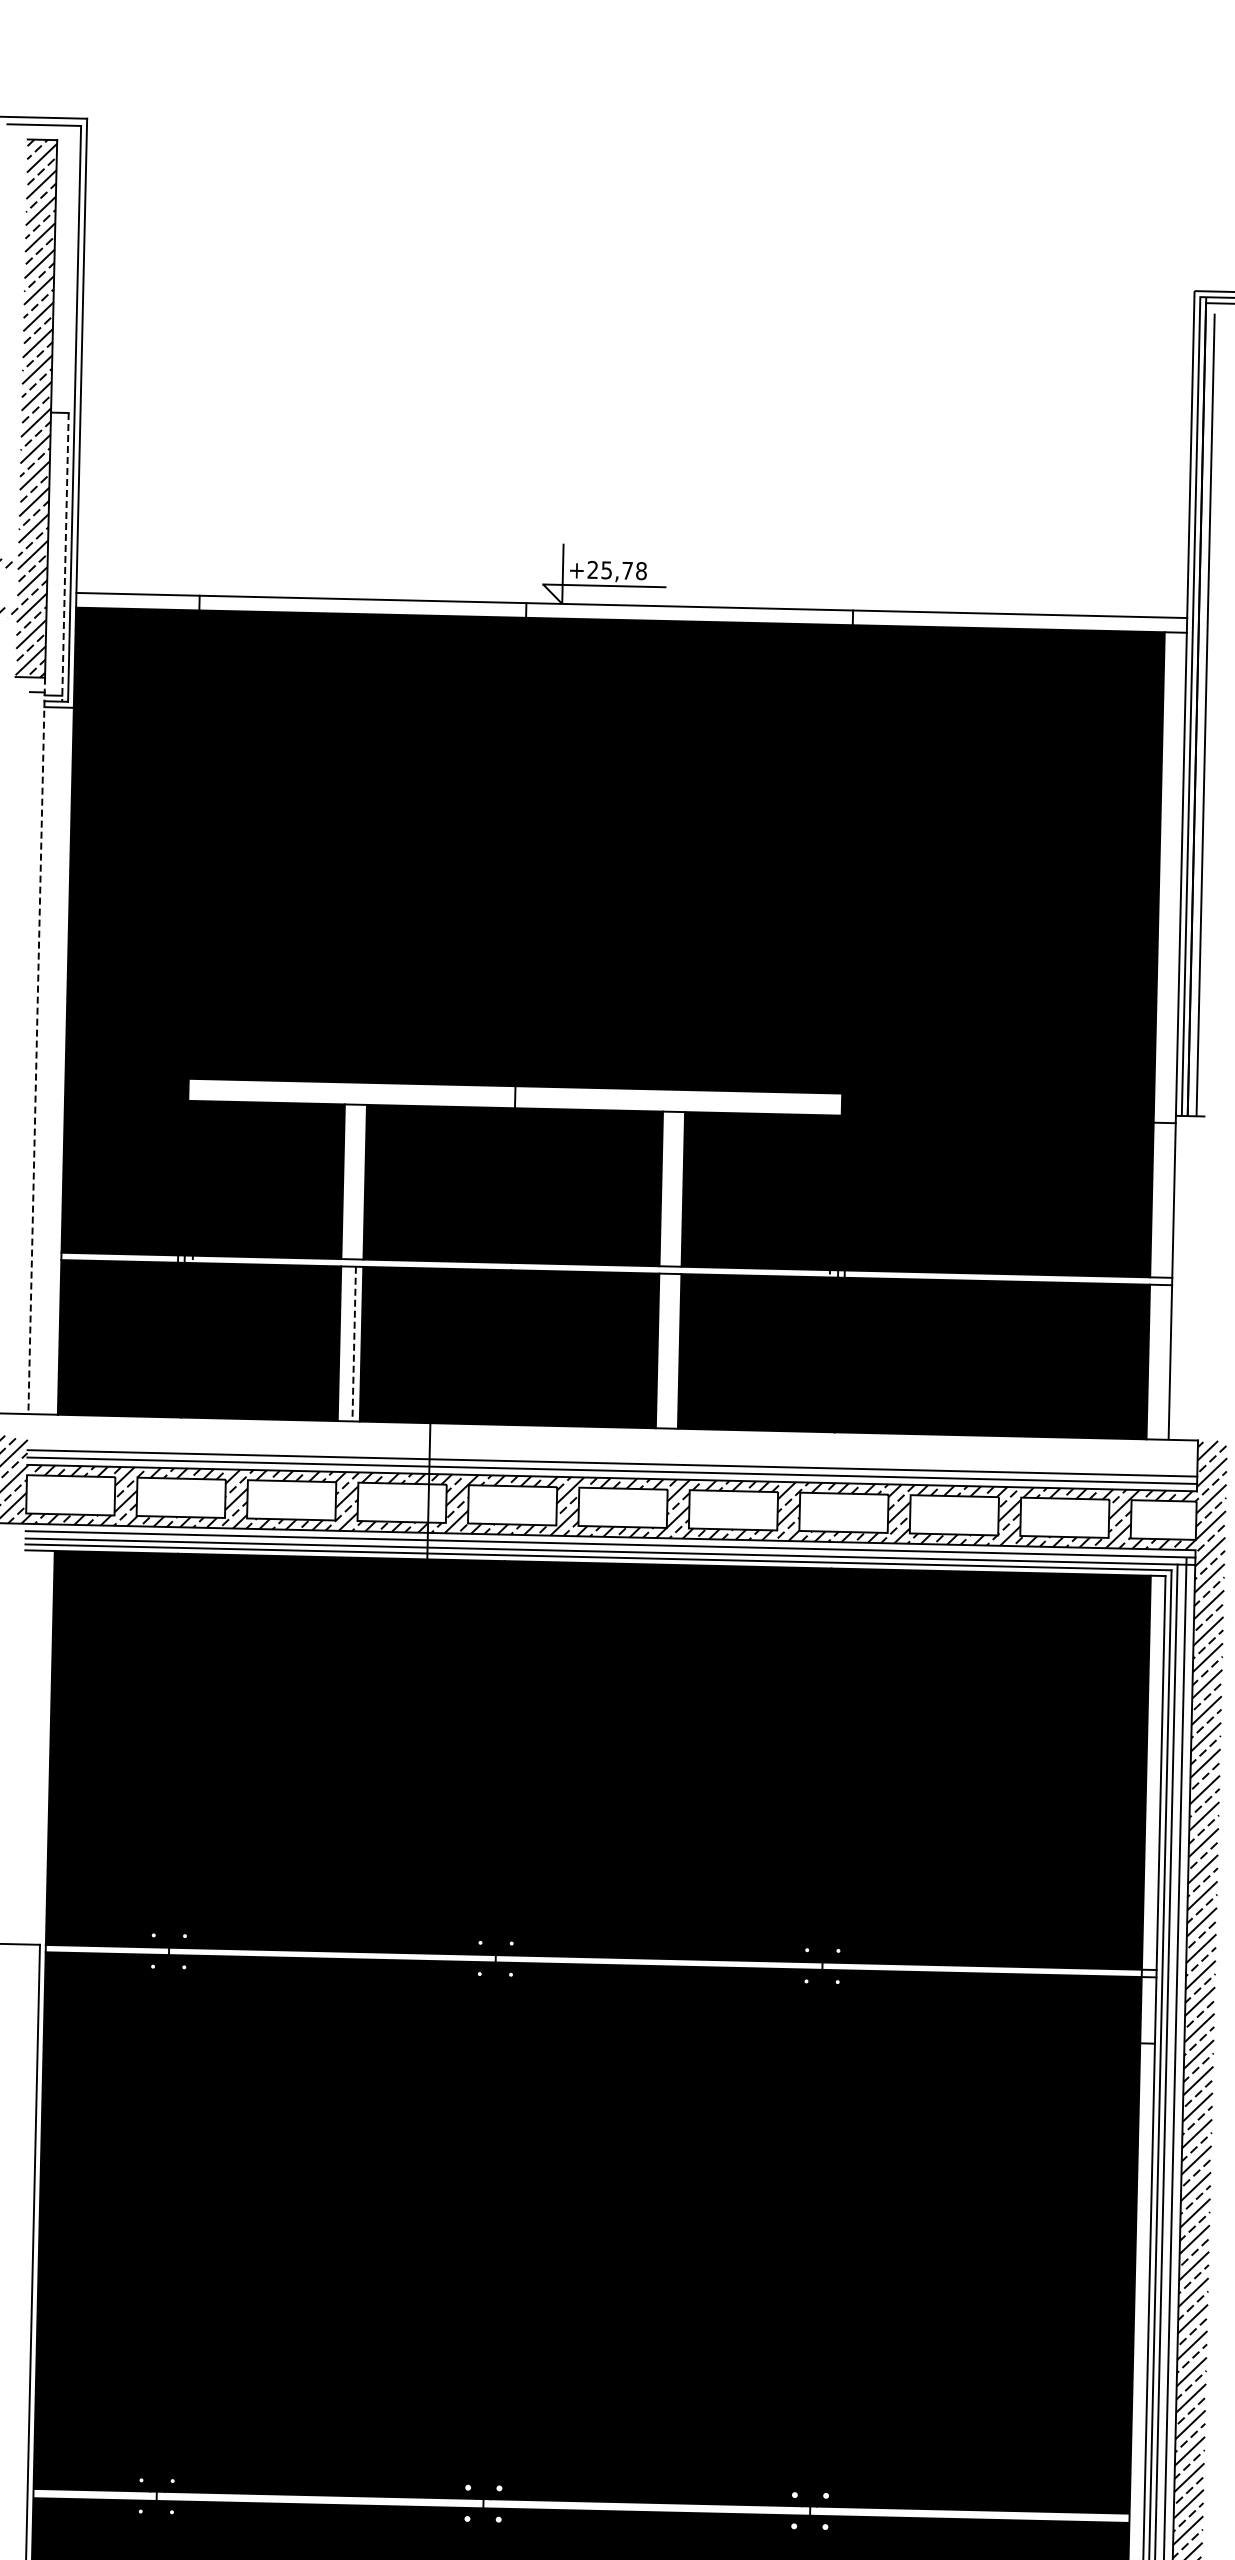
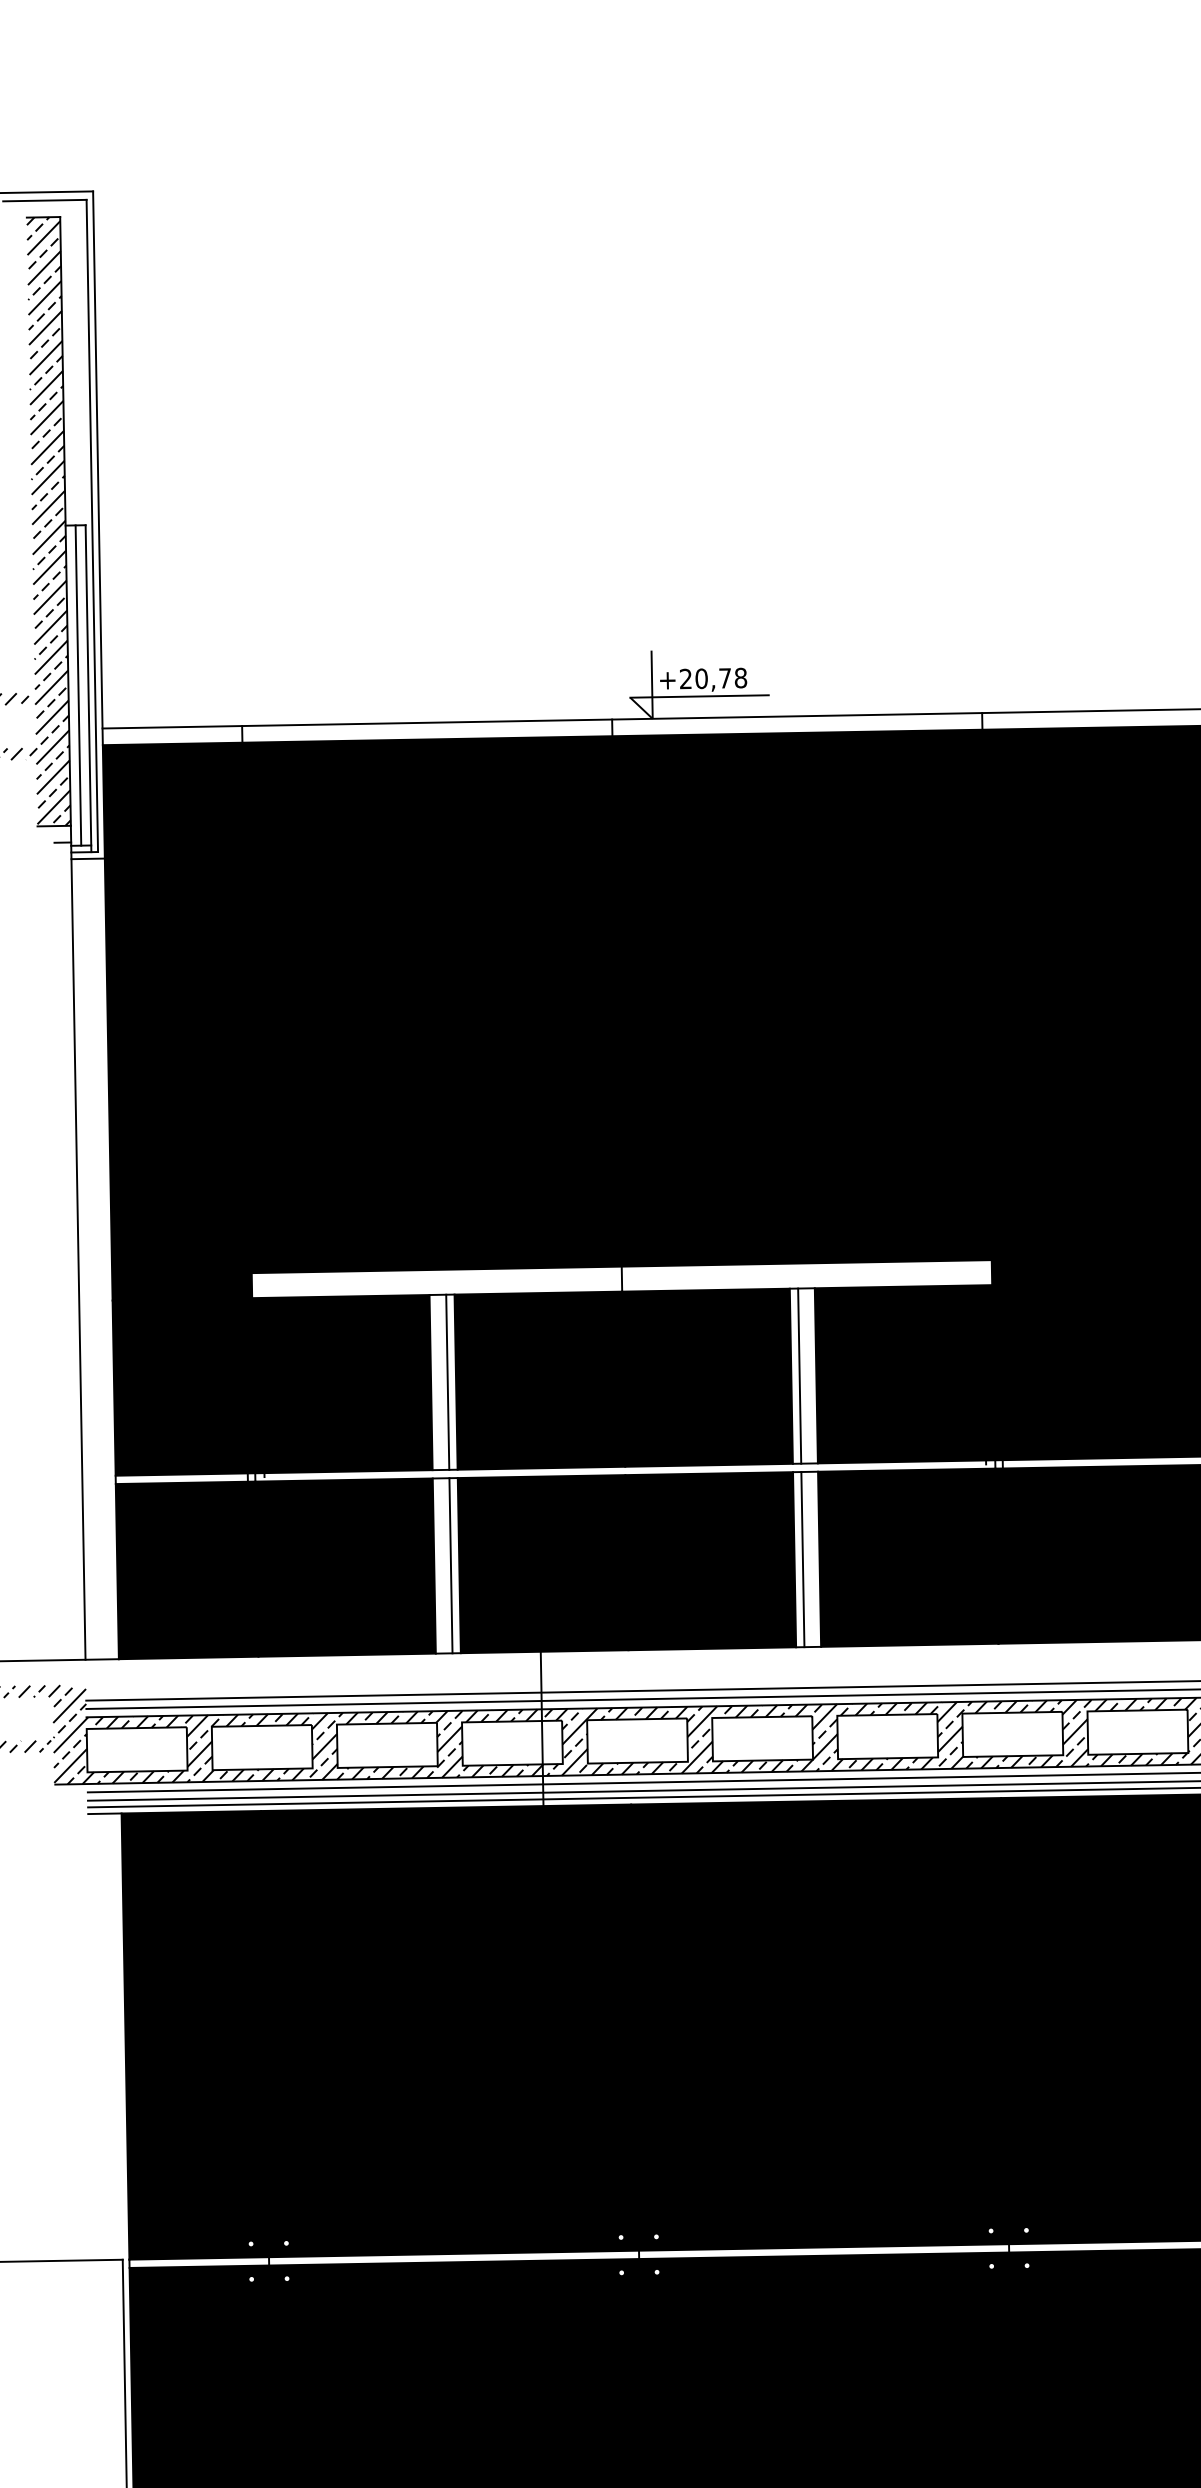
line: (56, 553) -> (78, 684), added
line: (65, 557) -> (88, 688), dashed -> solid
text: (606, 570) -> (701, 678), +25,78 -> +20,78
line: (36, 1046) -> (77, 1243), dashed -> solid
line: (357, 1181) -> (447, 1381), added
line: (668, 1188) -> (799, 1375), added
line: (354, 1344) -> (451, 1566), dashed -> solid
line: (664, 1350) -> (802, 1558), added

